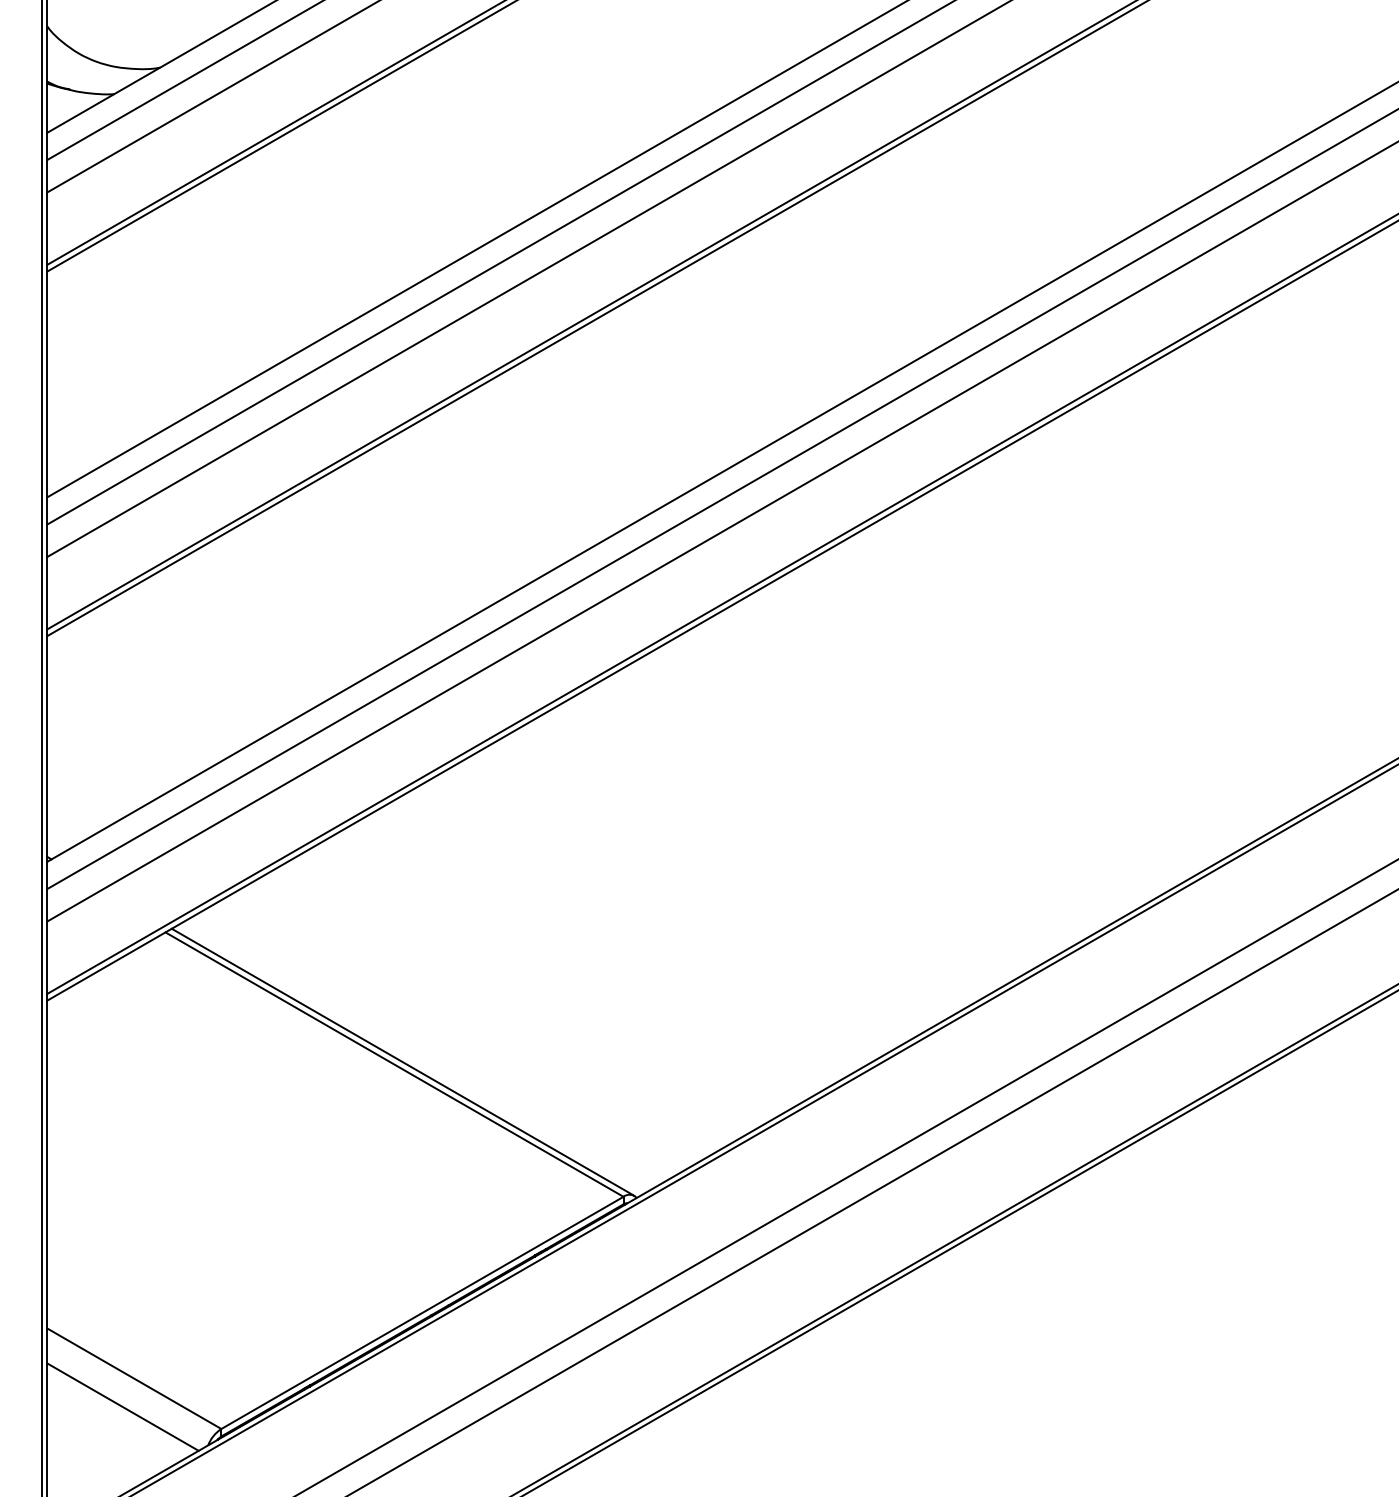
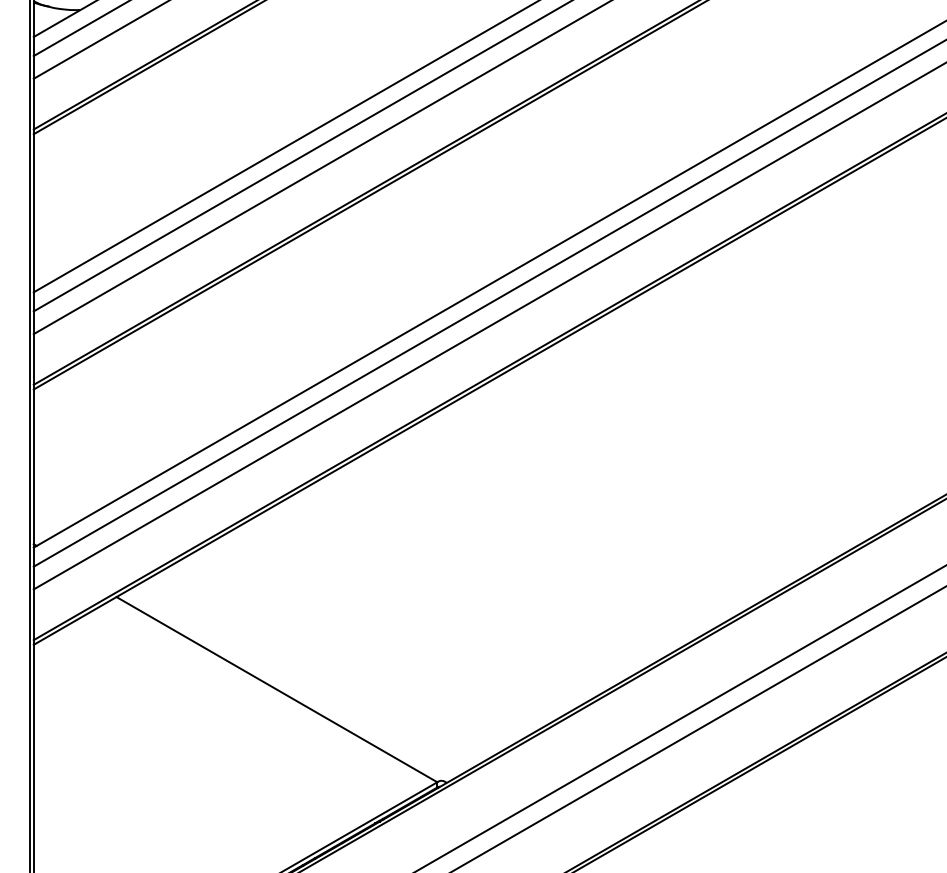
line: (402, 1061) -> (282, 687), removed

